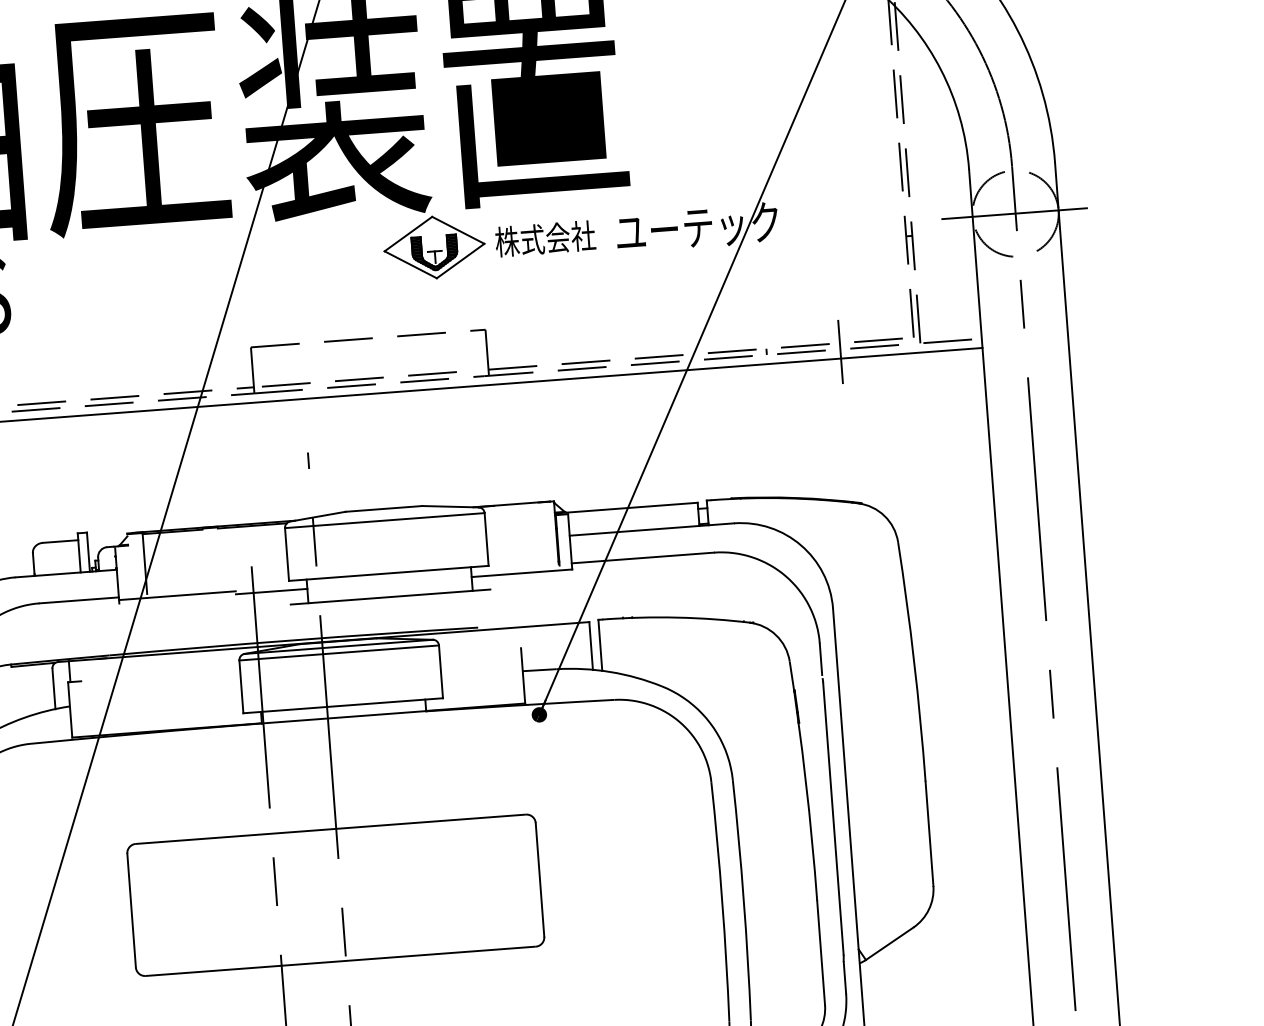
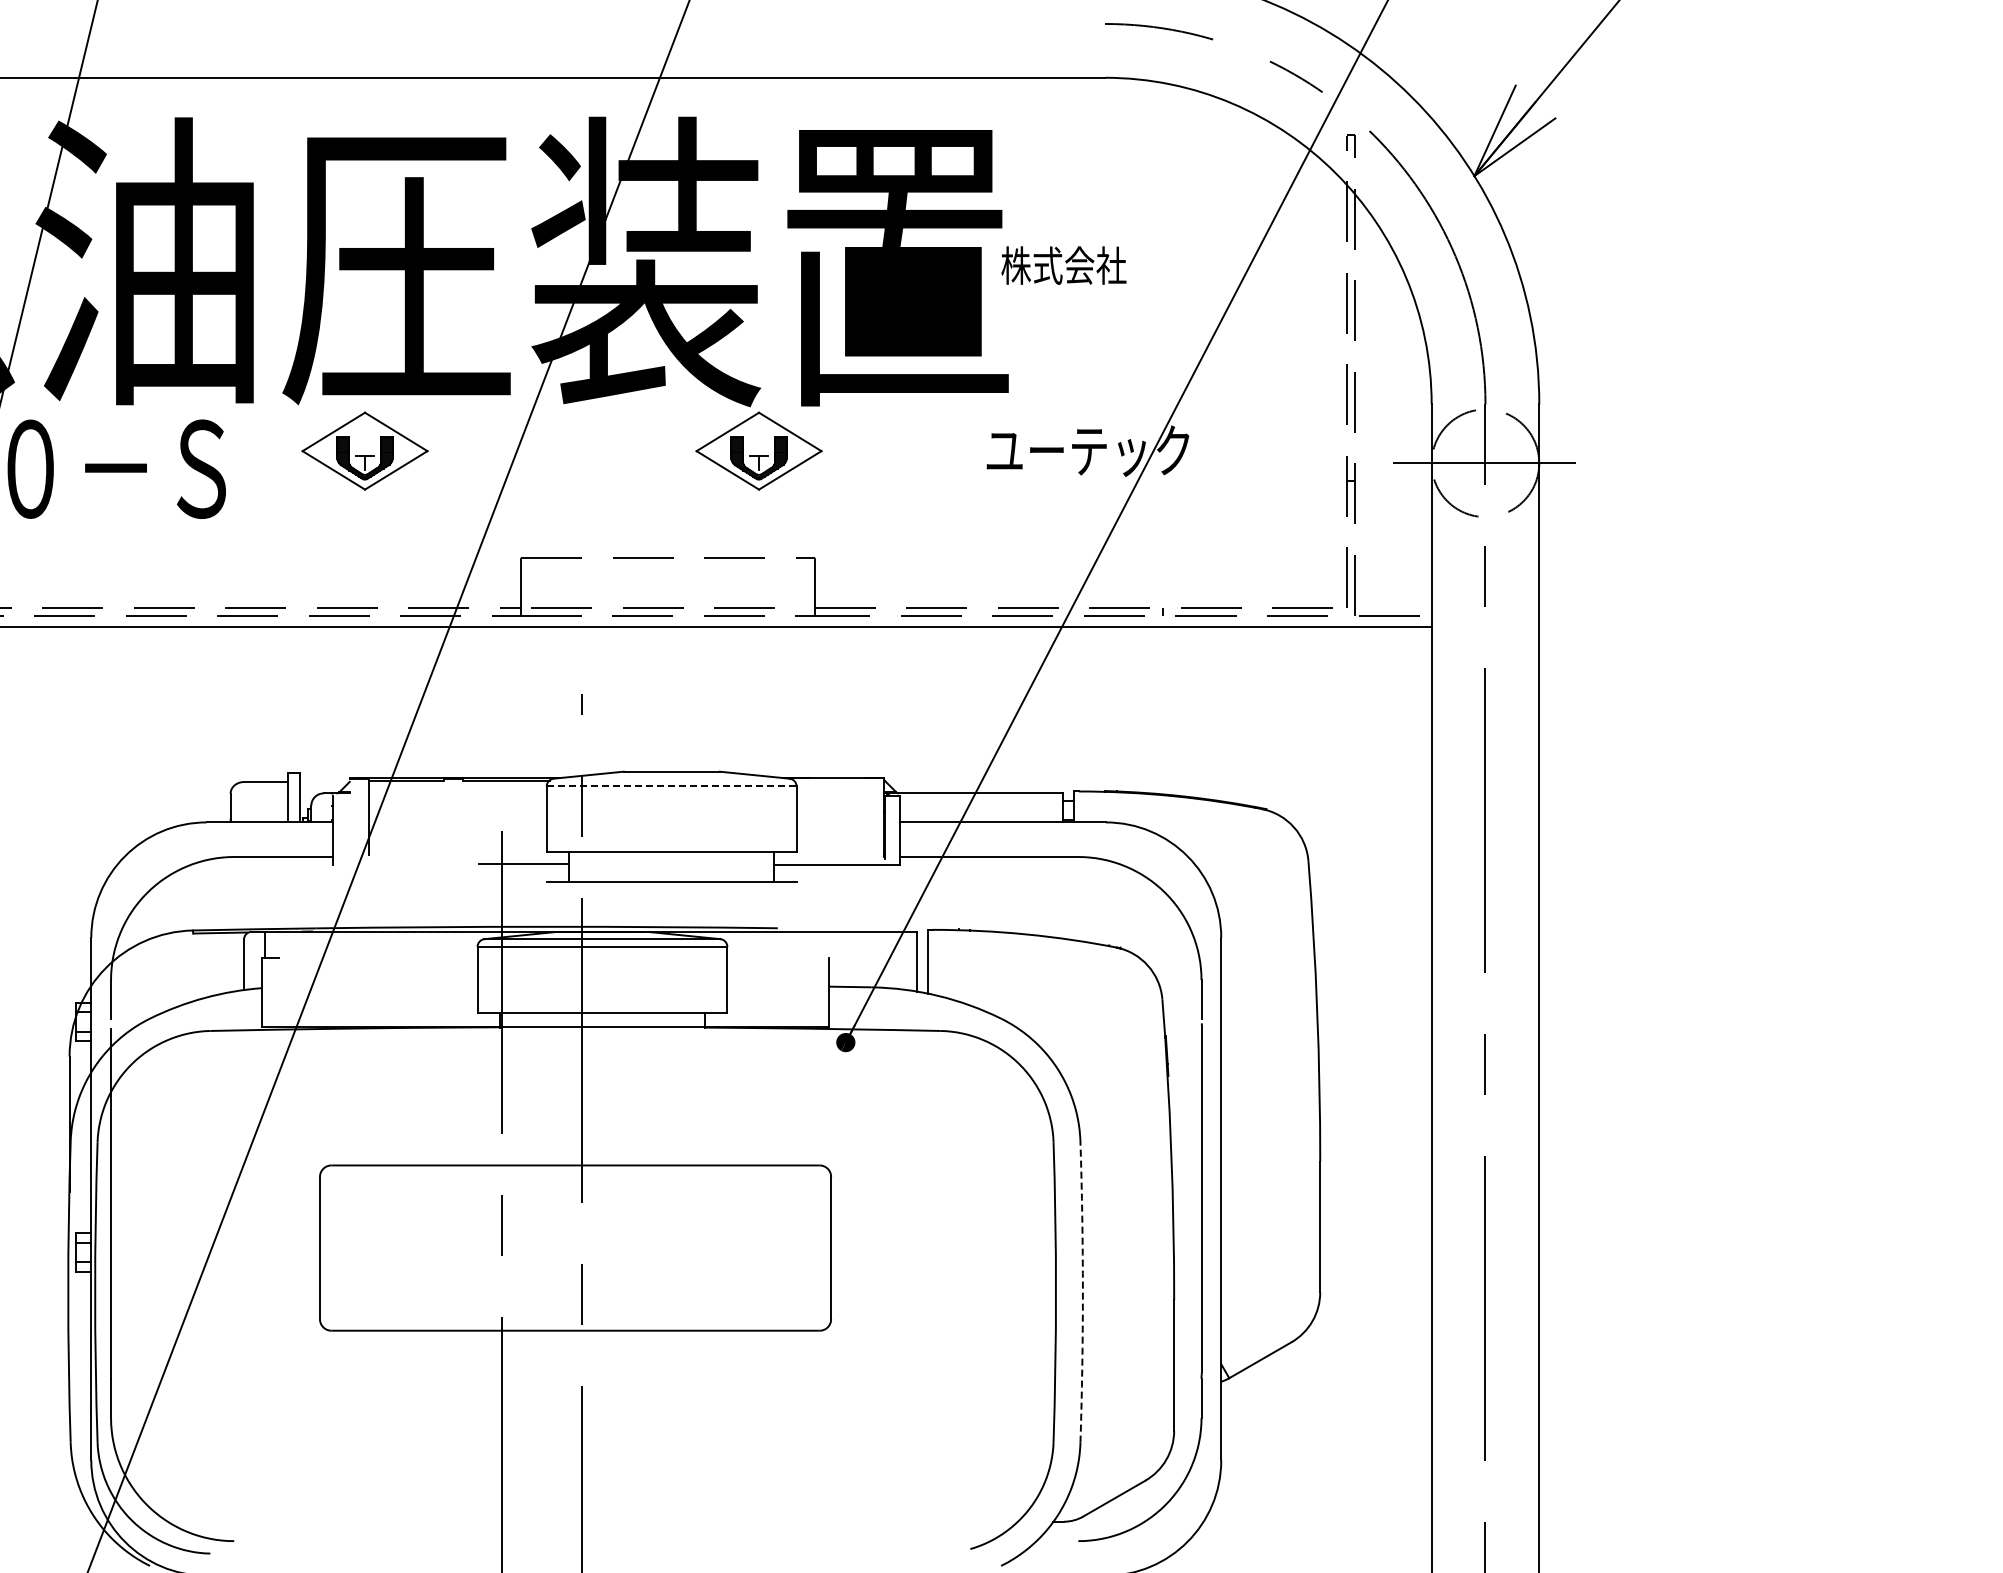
text: (545, 238) -> (1063, 265), moved
part: (119, 270) -> (364, 450), added
line: (840, 351) -> (1254, 618), removed
line: (384, 520) -> (671, 786), solid -> dashed
line: (177, 595) -> (406, 860), removed
arc: (743, 900) -> (1082, 1292), solid -> dashed

